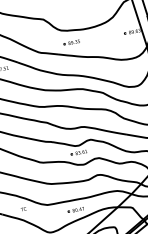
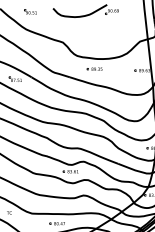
part: (71, 42) -> (94, 68), moved

